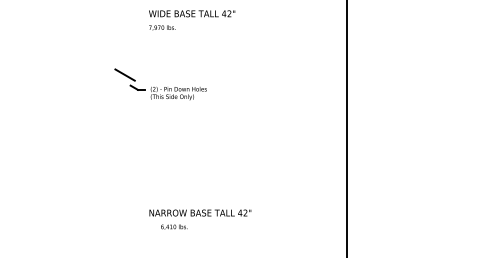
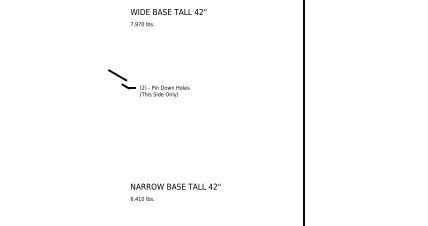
part: (160, 84) -> (148, 83), moved
text: (174, 226) -> (142, 198), moved

